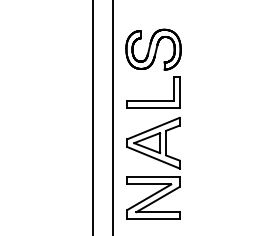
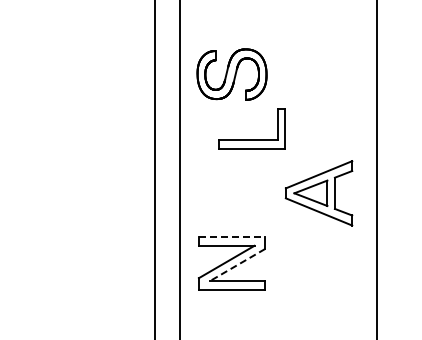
part: (153, 100) -> (251, 139), moved
part: (153, 143) -> (318, 193), moved
line: (153, 177) -> (232, 236), solid -> dashed
line: (157, 199) -> (237, 264), solid -> dashed

